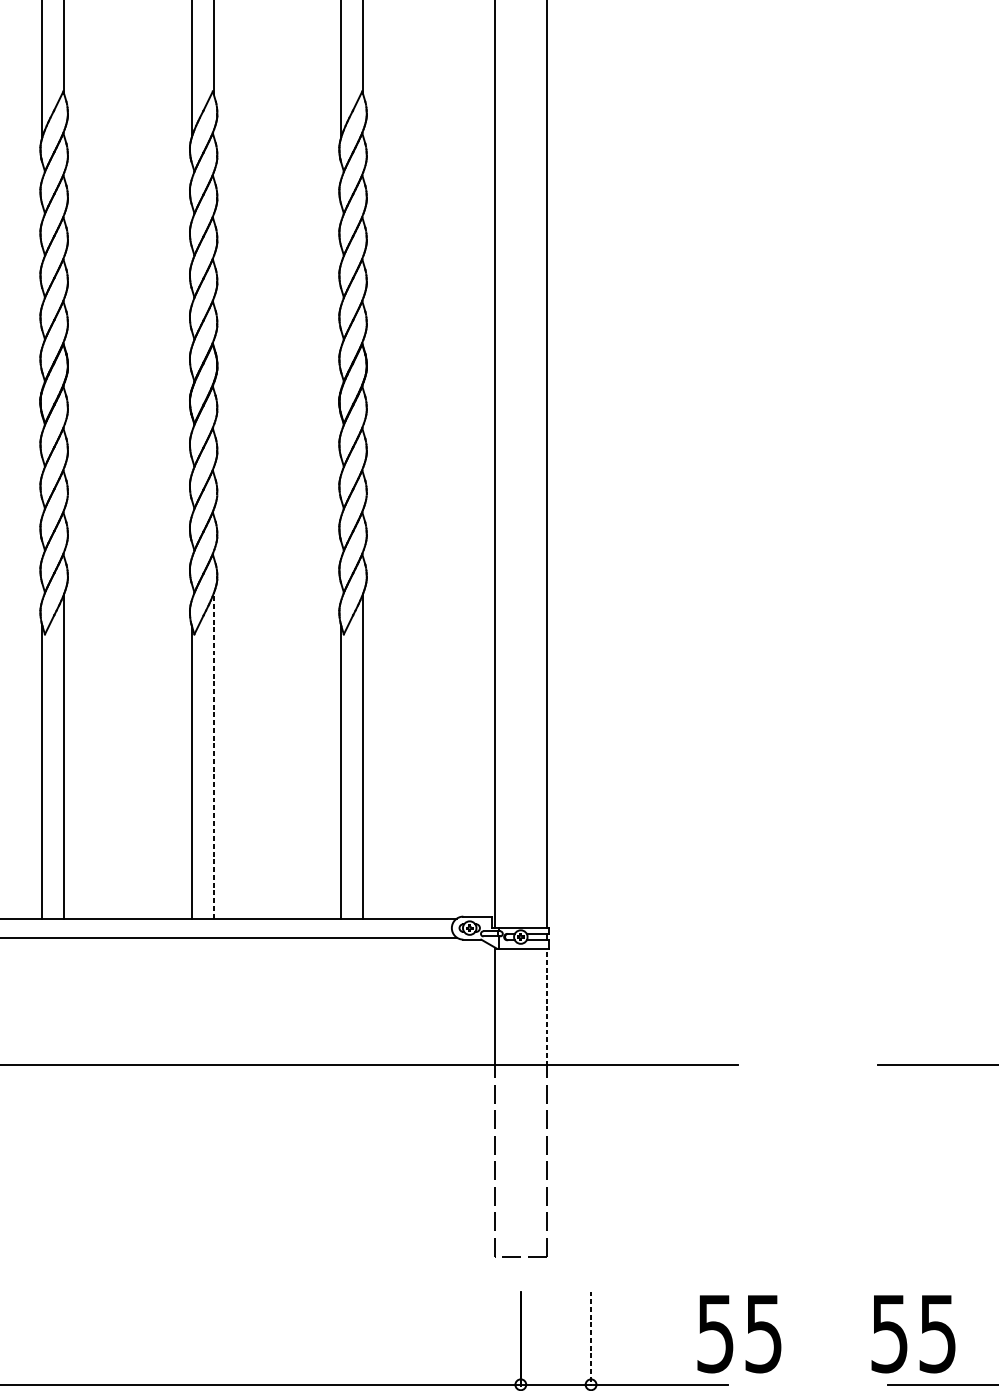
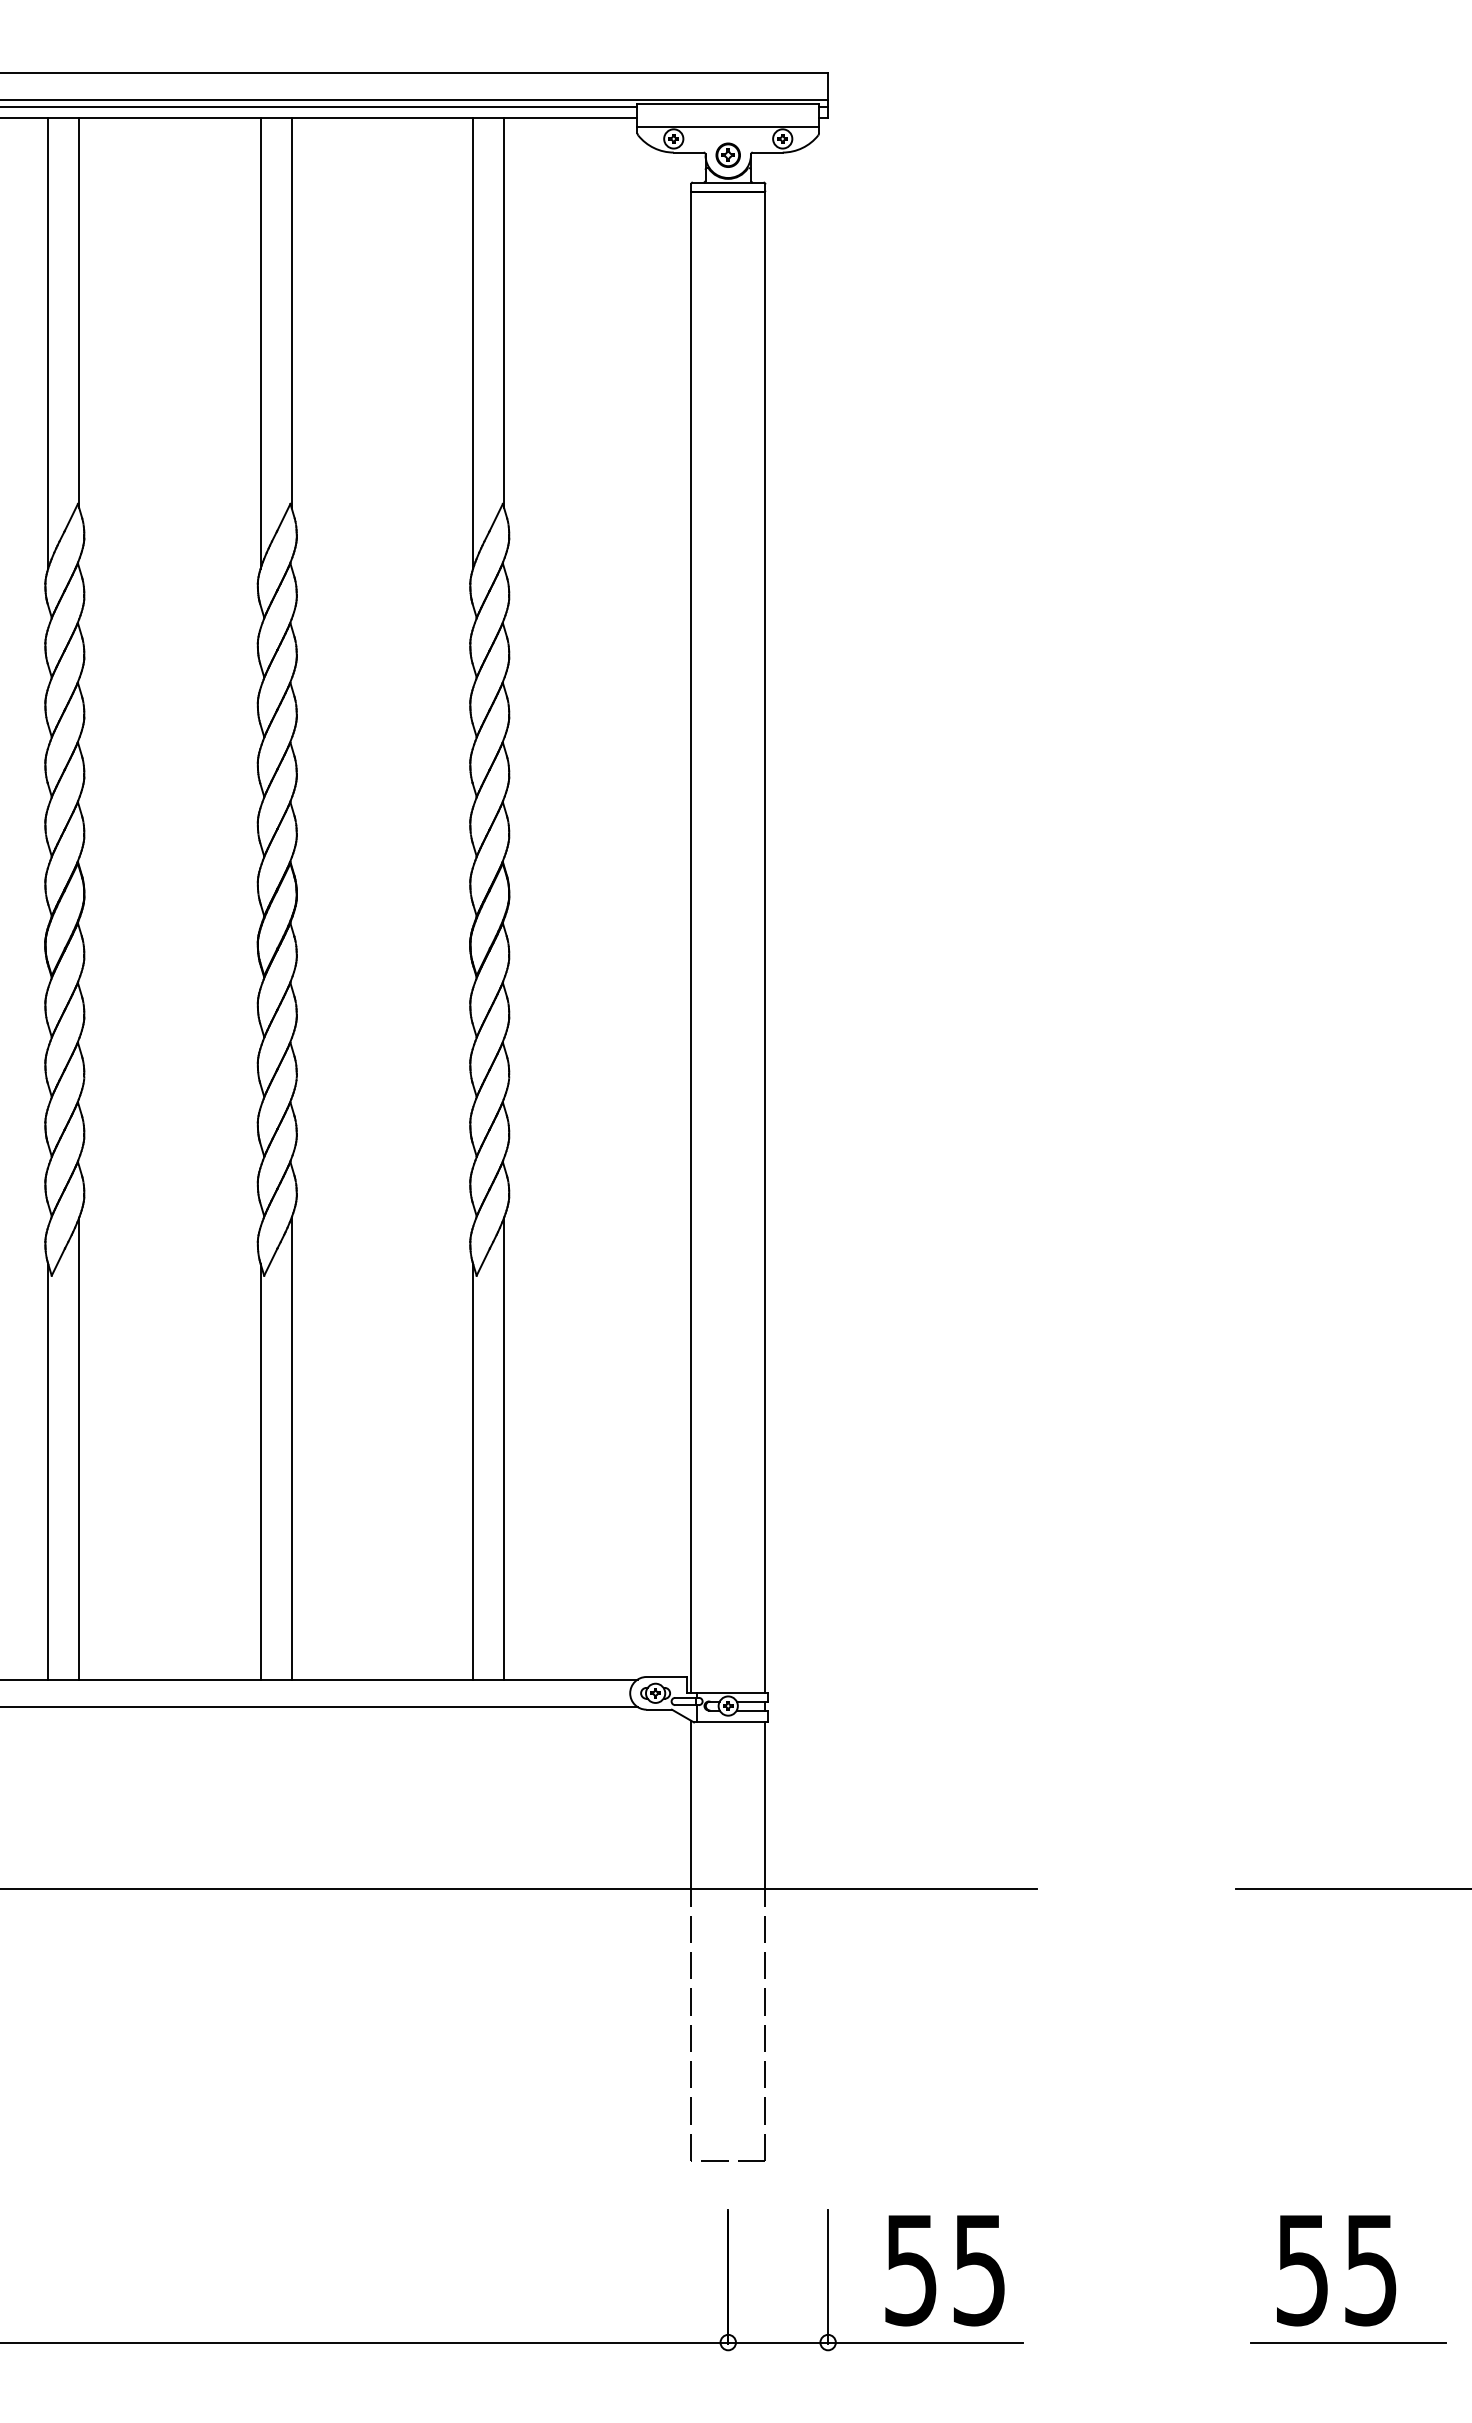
line: (213, 756) -> (291, 1449), dashed -> solid
line: (547, 1006) -> (765, 1804), dashed -> solid
text: (739, 1334) -> (944, 2270), moved
text: (913, 1334) -> (1336, 2270), moved
line: (591, 1339) -> (828, 2277), dashed -> solid

